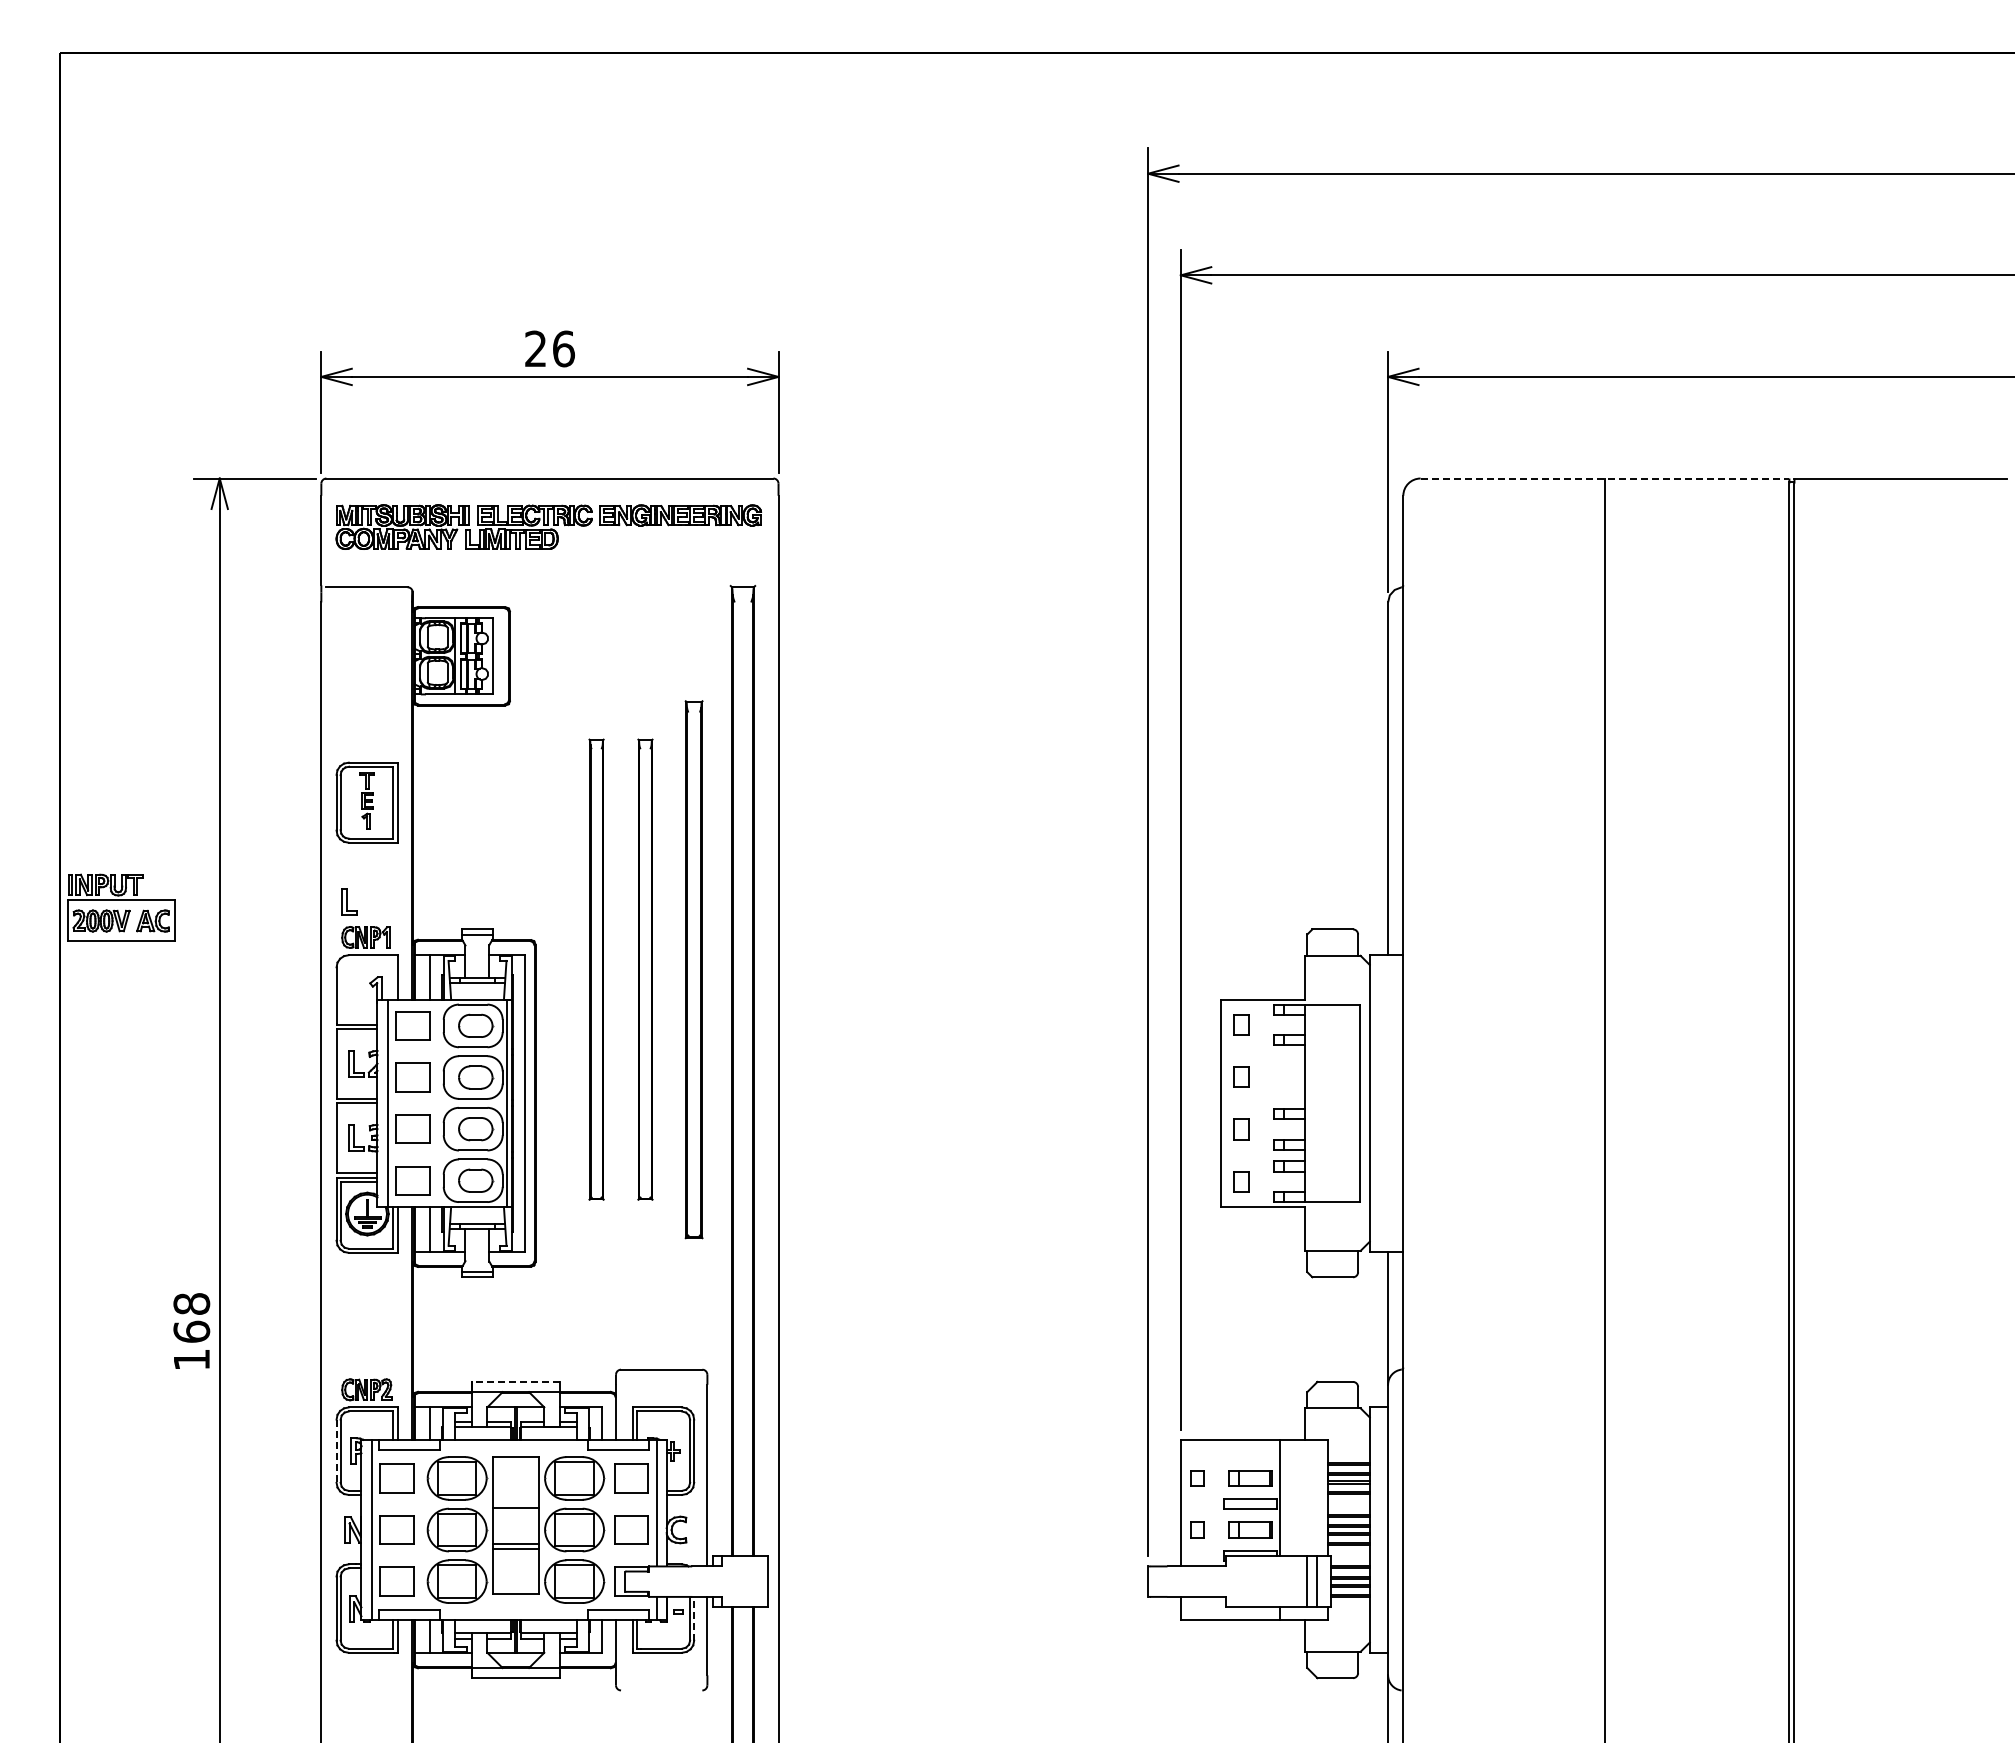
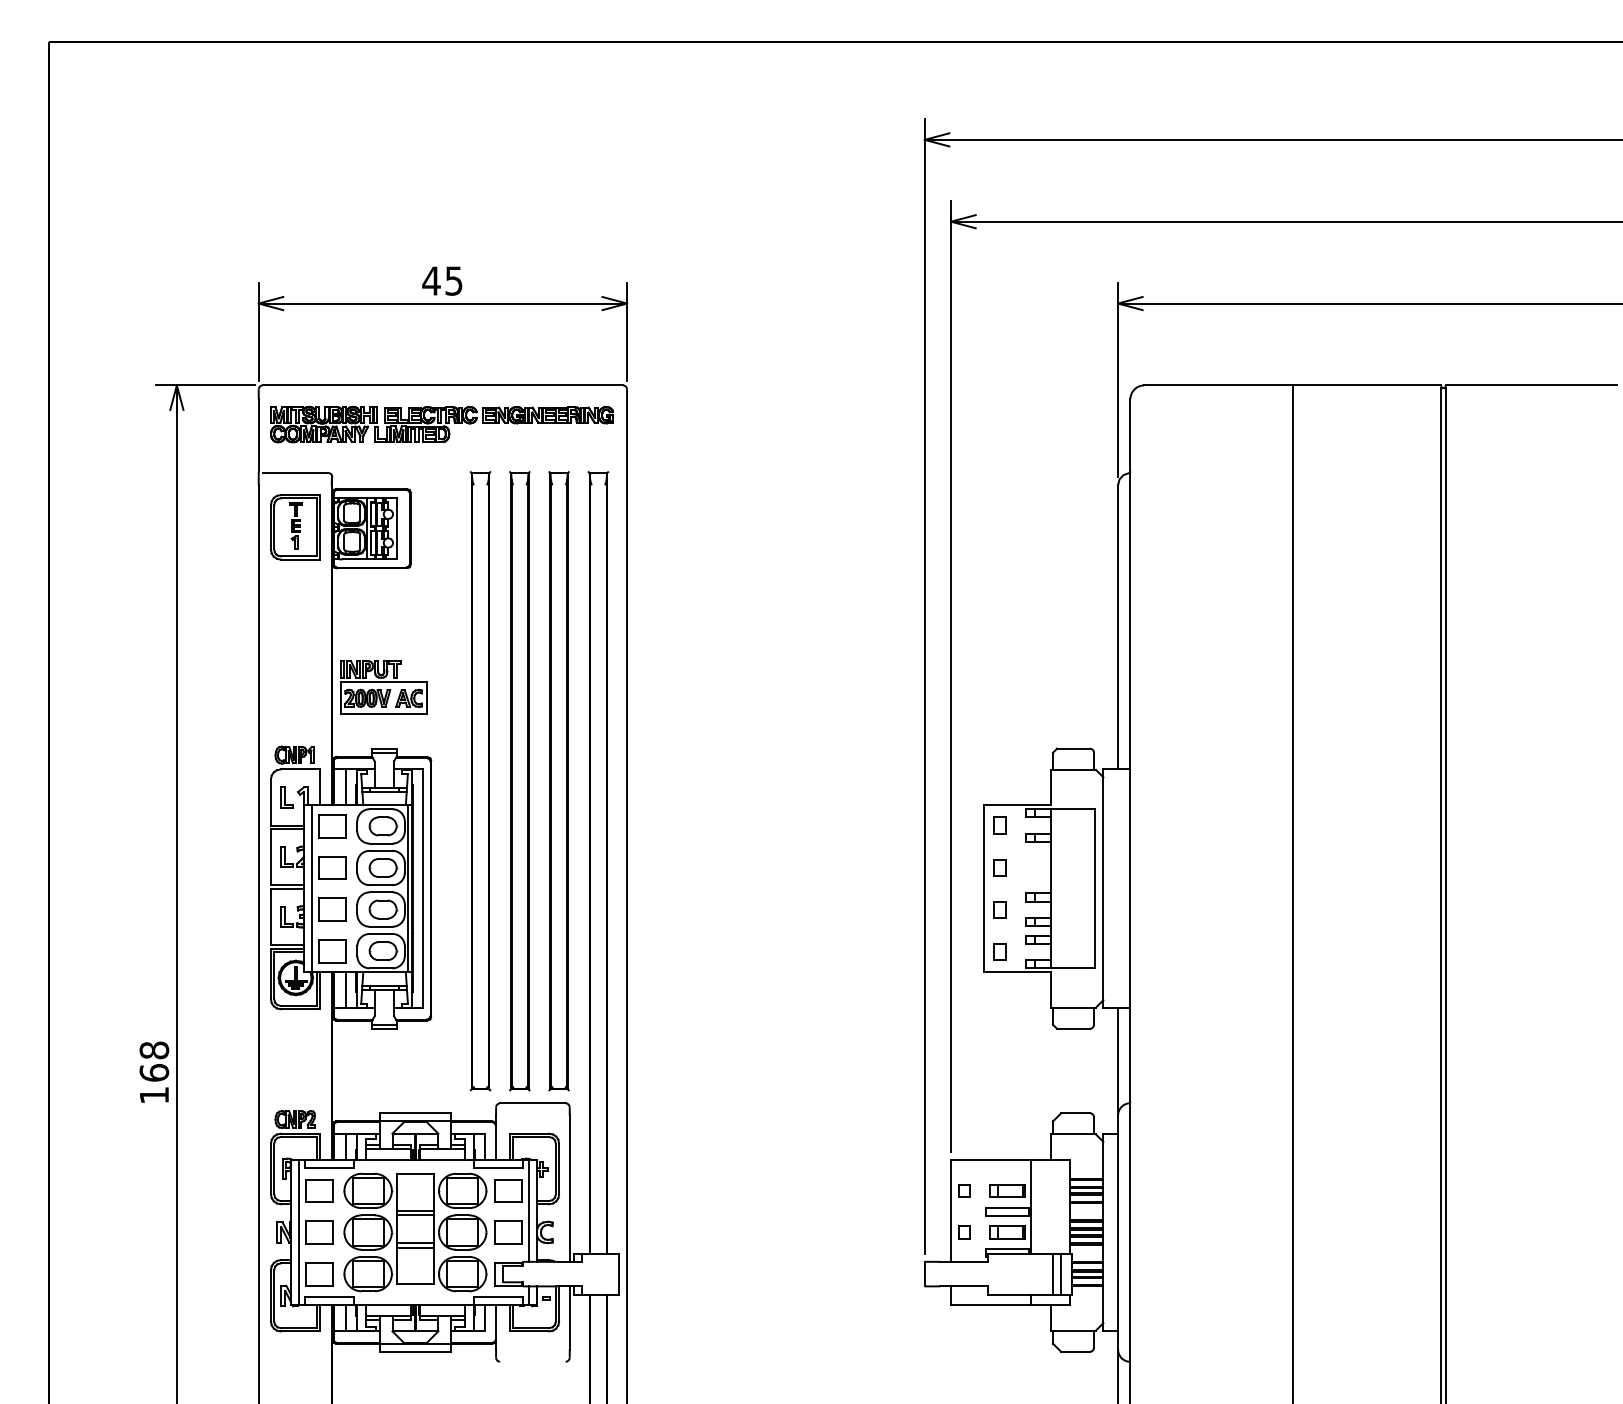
text: (549, 348) -> (442, 280), 26 -> 45
line: (1605, 478) -> (1293, 385), dashed -> solid
part: (366, 802) -> (295, 527), moved
part: (349, 901) -> (287, 797), moved
part: (121, 907) -> (383, 687), moved
part: (596, 969) -> (480, 780), size x1.67
part: (645, 969) -> (519, 780), size x1.67
part: (693, 969) -> (558, 780), size x1.43
line: (515, 1381) -> (415, 1112), dashed -> solid
line: (336, 1451) -> (270, 1169), dashed -> solid
line: (516, 1503) -> (415, 1211), added
line: (694, 1618) -> (559, 1303), dashed -> solid

